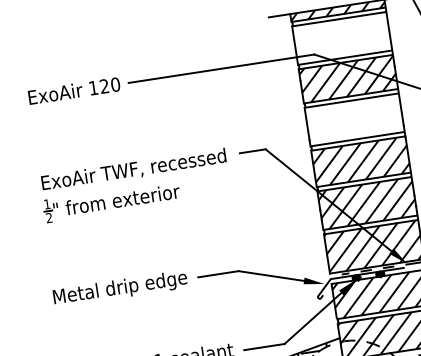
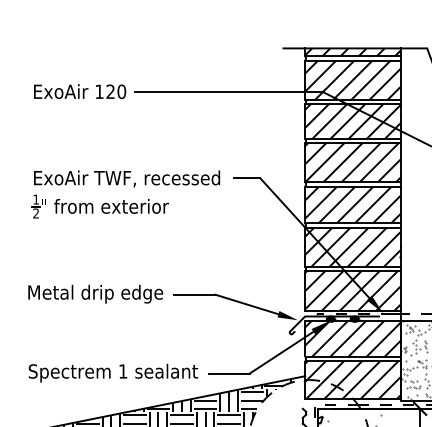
hatch: (341, 37) -> (352, 79), added
hatch: (354, 119) -> (352, 162), added

